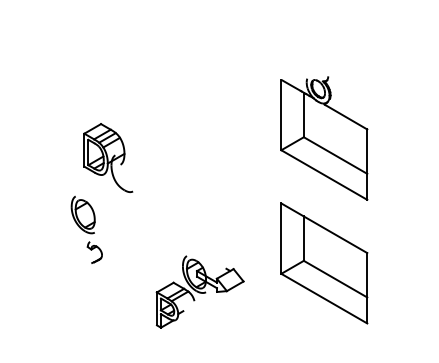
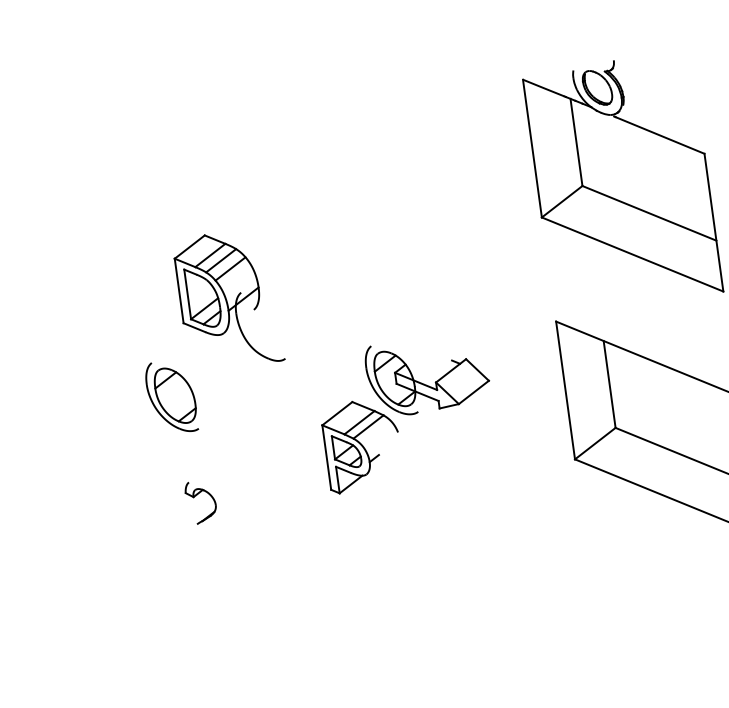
part: (108, 157) -> (228, 298), moved
part: (94, 252) -> (200, 502), moved
part: (199, 291) -> (405, 412), moved

